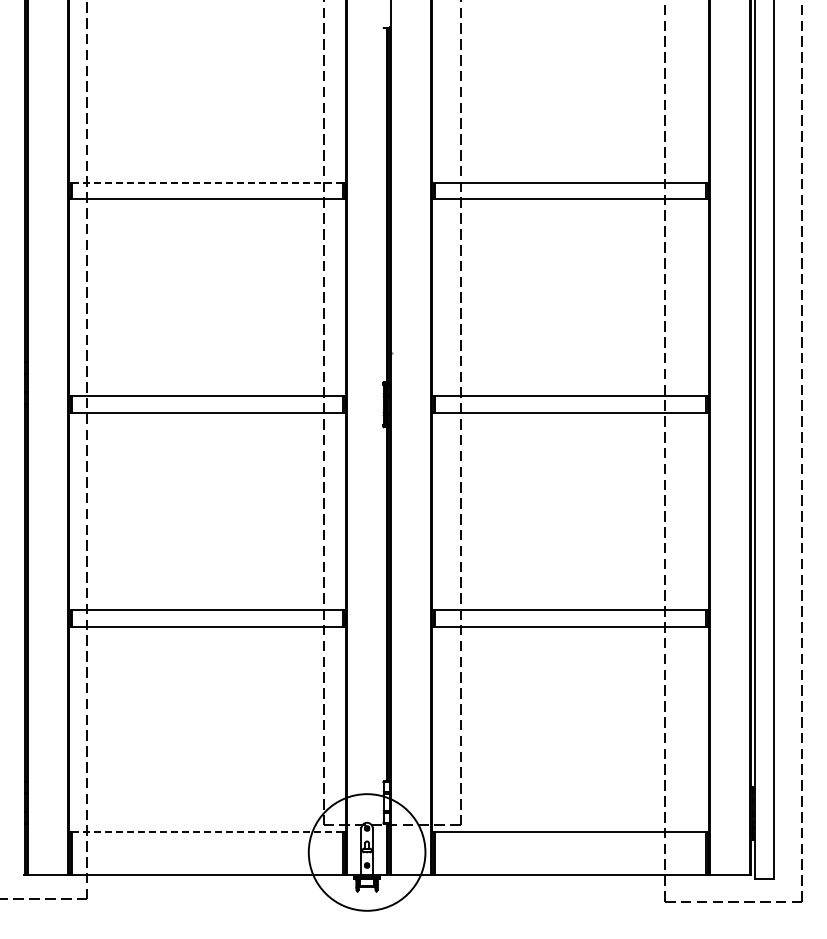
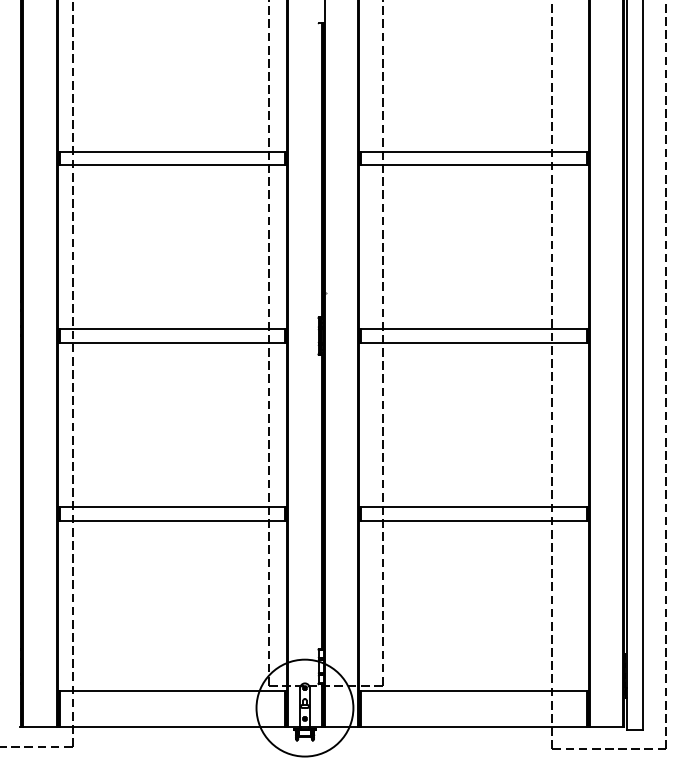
line: (207, 182) -> (172, 151), dashed -> solid
line: (207, 832) -> (172, 691), dashed -> solid

